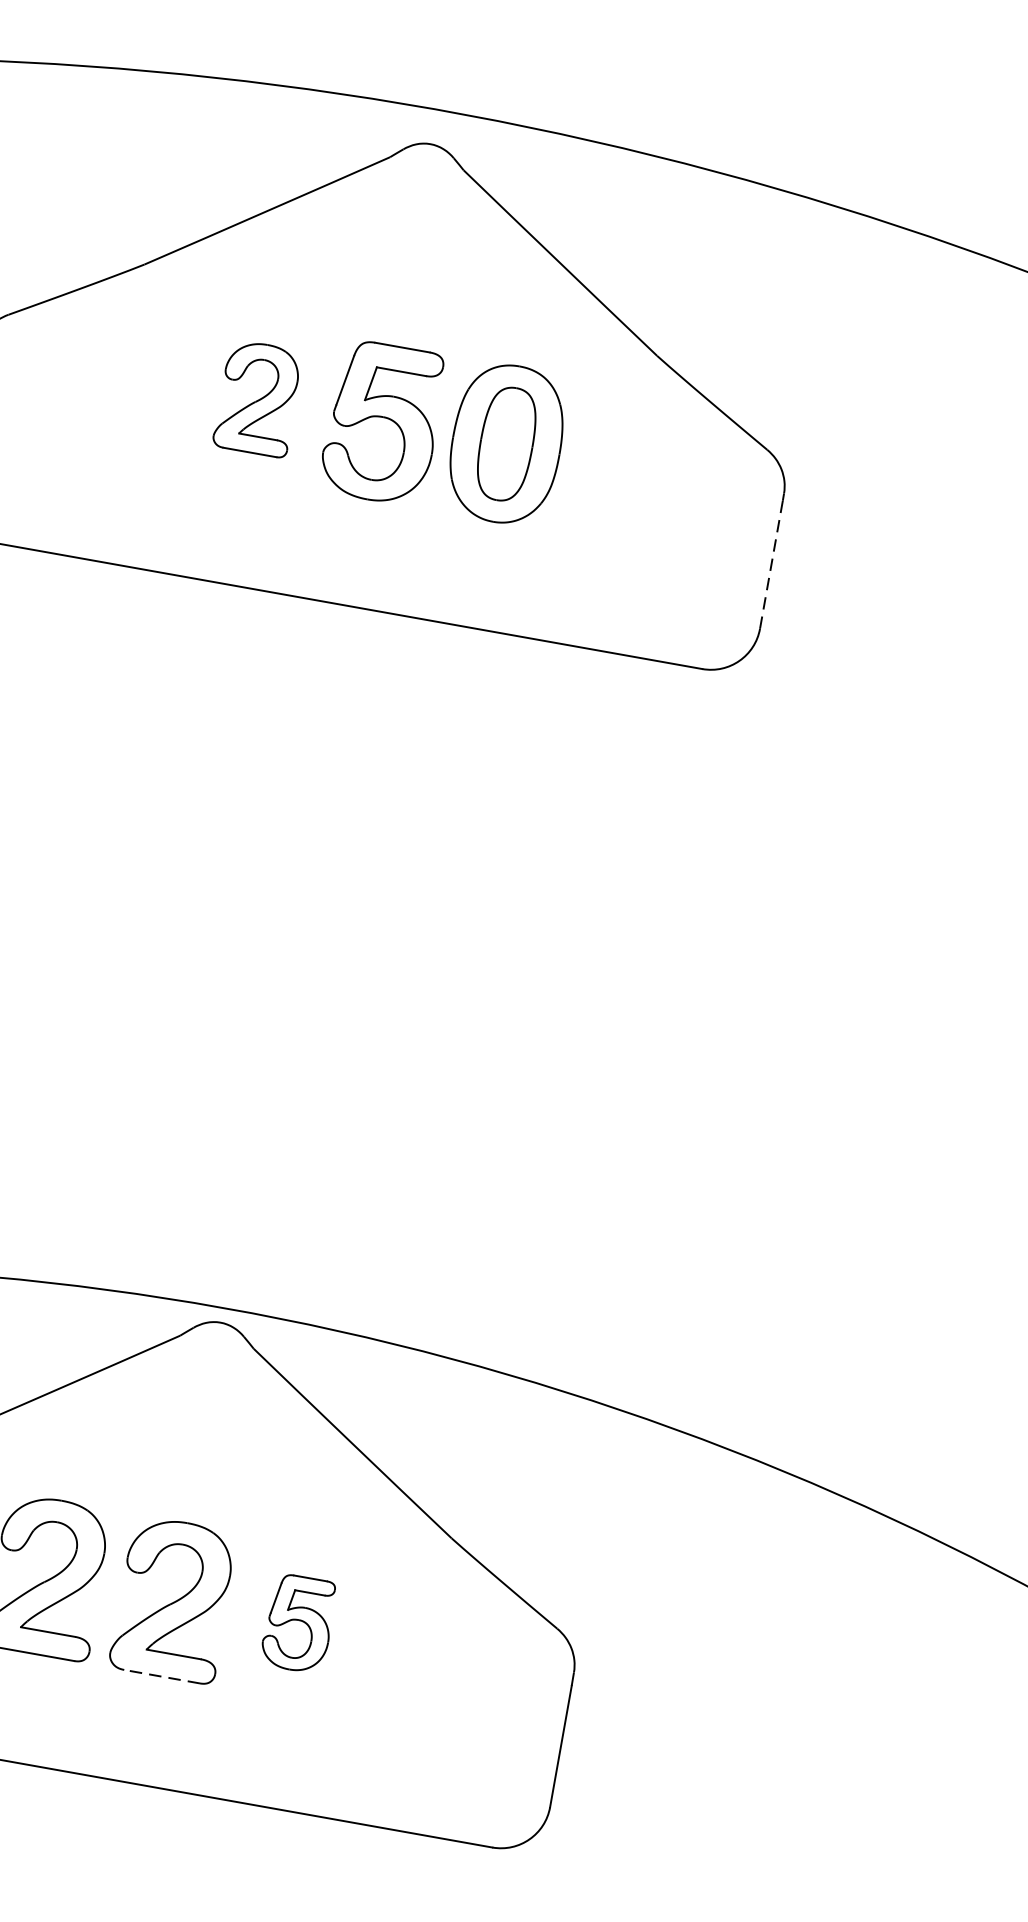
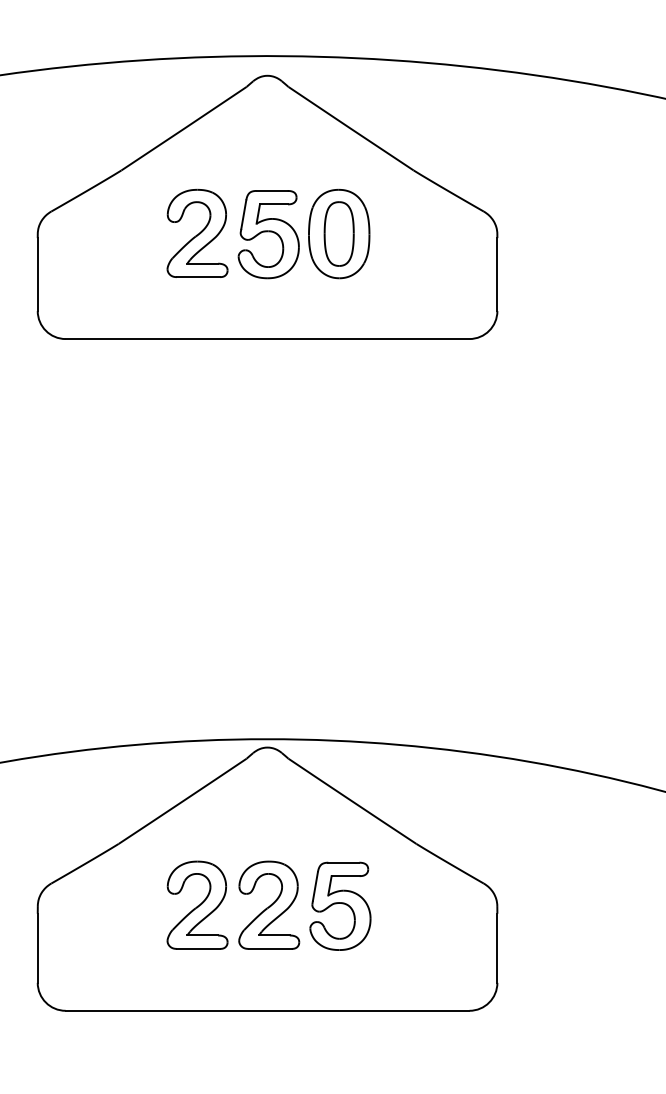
part: (258, 397) -> (197, 232), size x1.43
line: (771, 566) -> (497, 275), dashed -> solid
part: (299, 1622) -> (340, 905), size x1.67
line: (162, 1676) -> (270, 948), dashed -> solid

